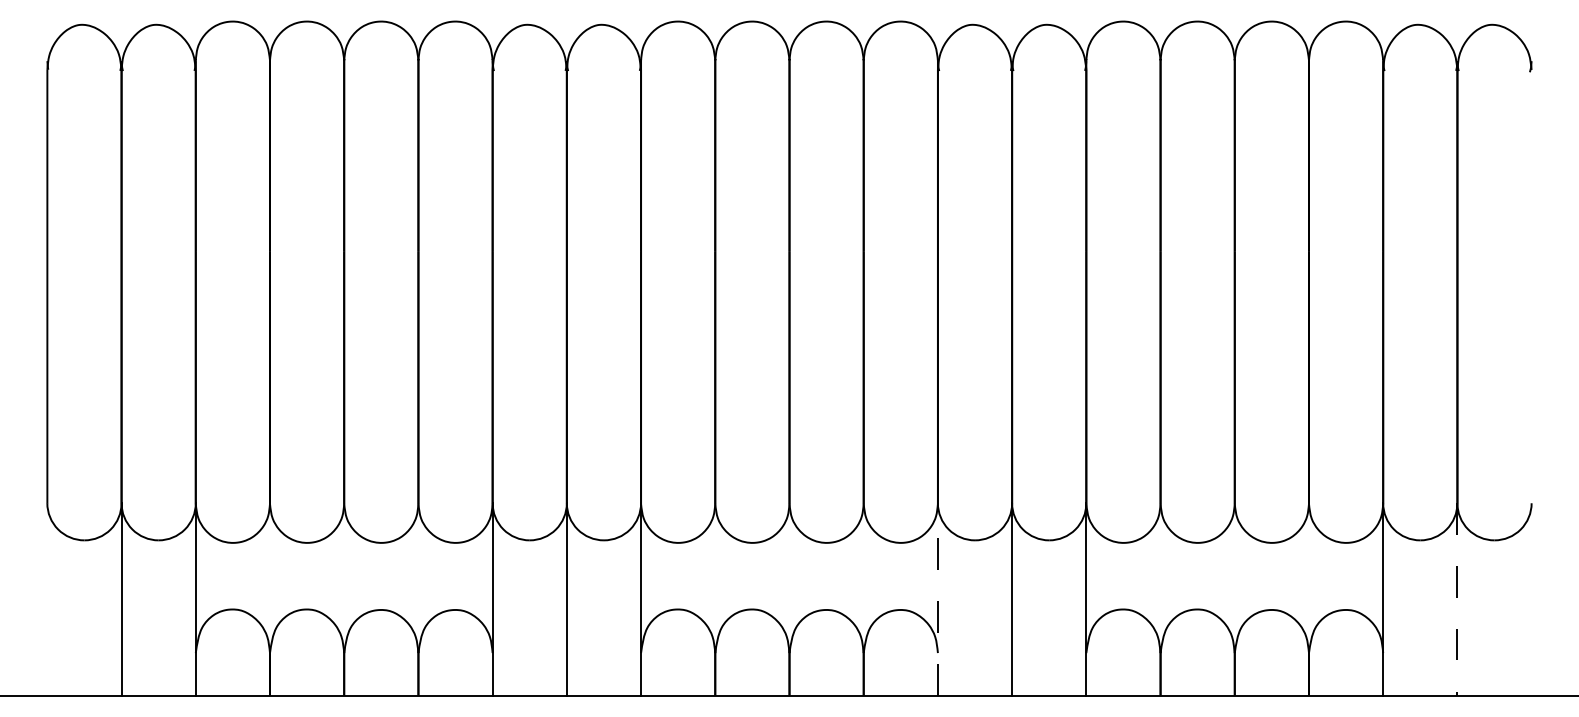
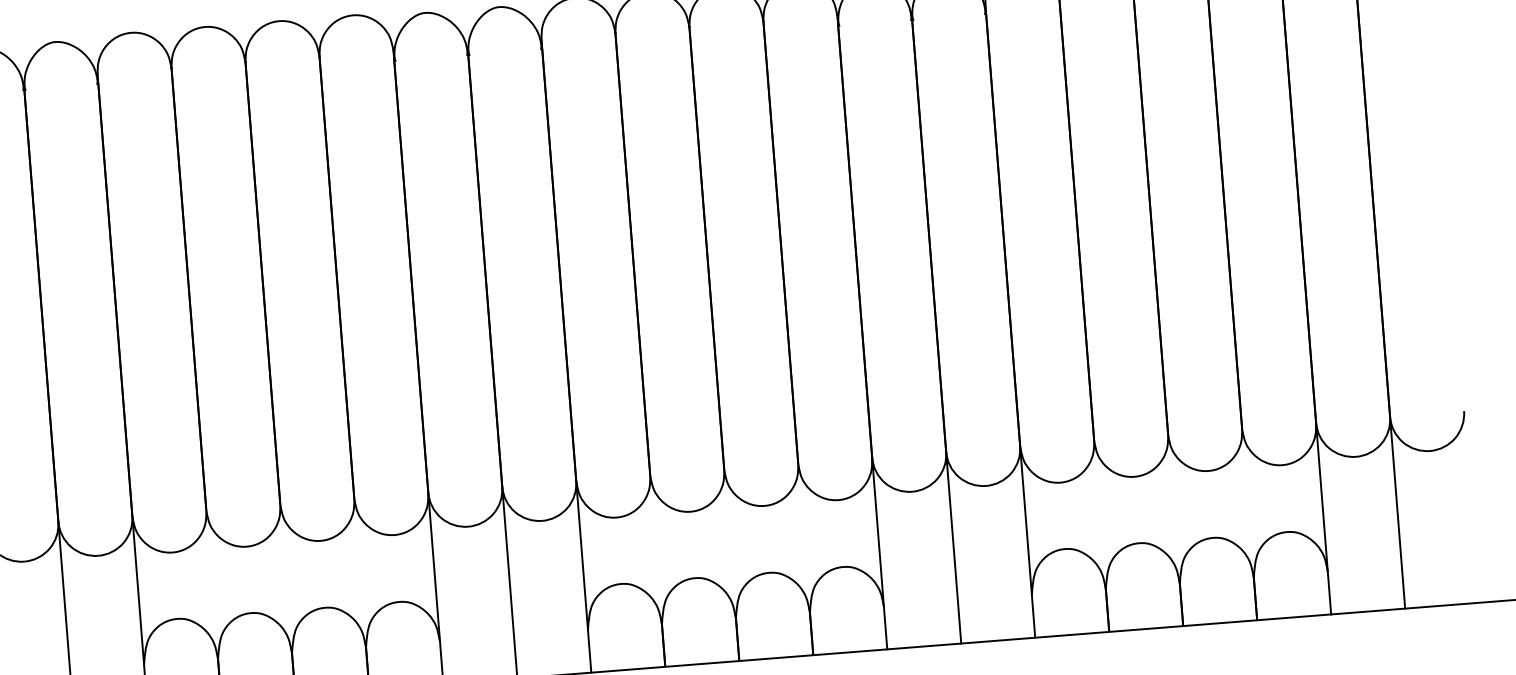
line: (937, 598) -> (879, 552), dashed -> solid
line: (1457, 599) -> (1397, 512), dashed -> solid

